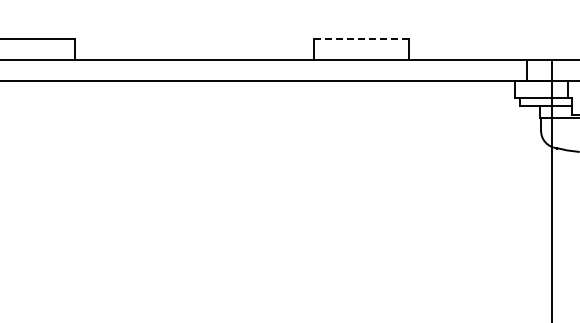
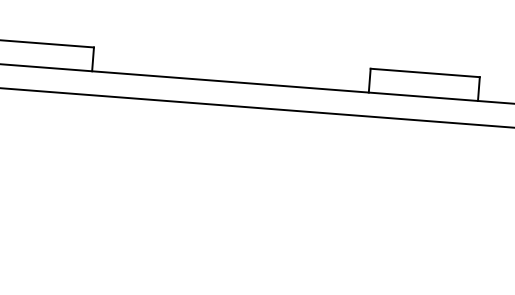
line: (361, 39) -> (425, 73), dashed -> solid

